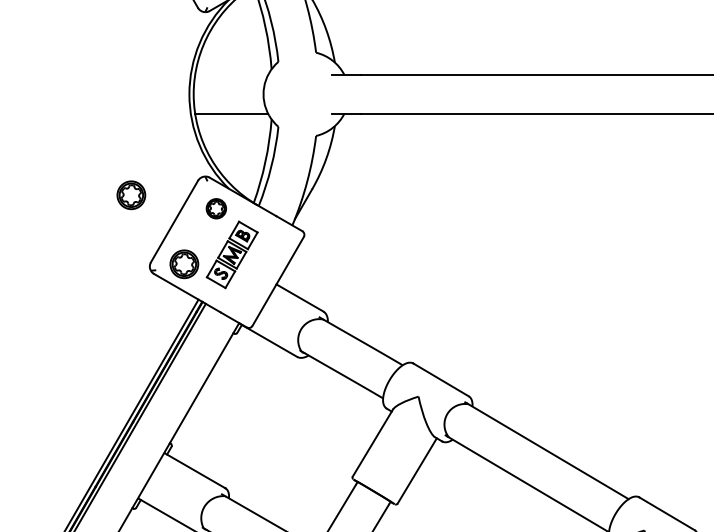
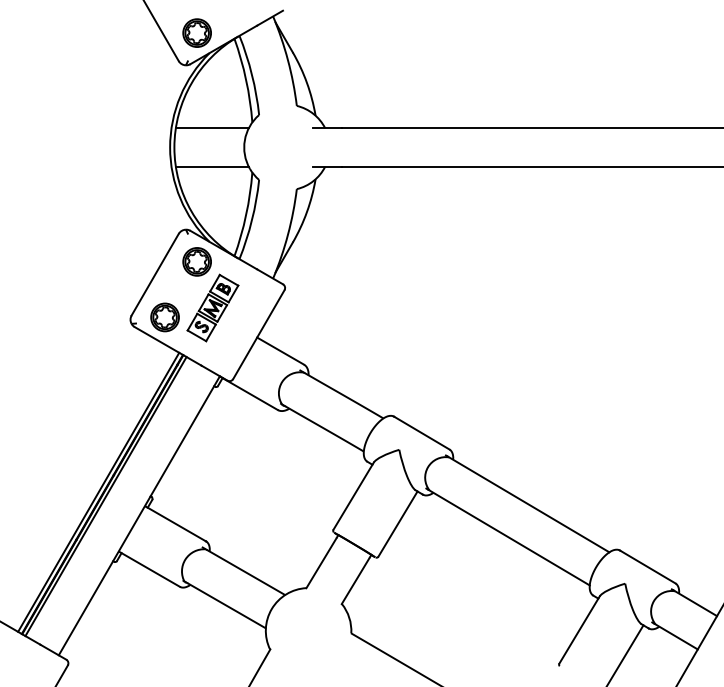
line: (230, 75) -> (211, 128), added
part: (130, 195) -> (111, 248), removed
part: (215, 208) -> (196, 261), size x1.43

